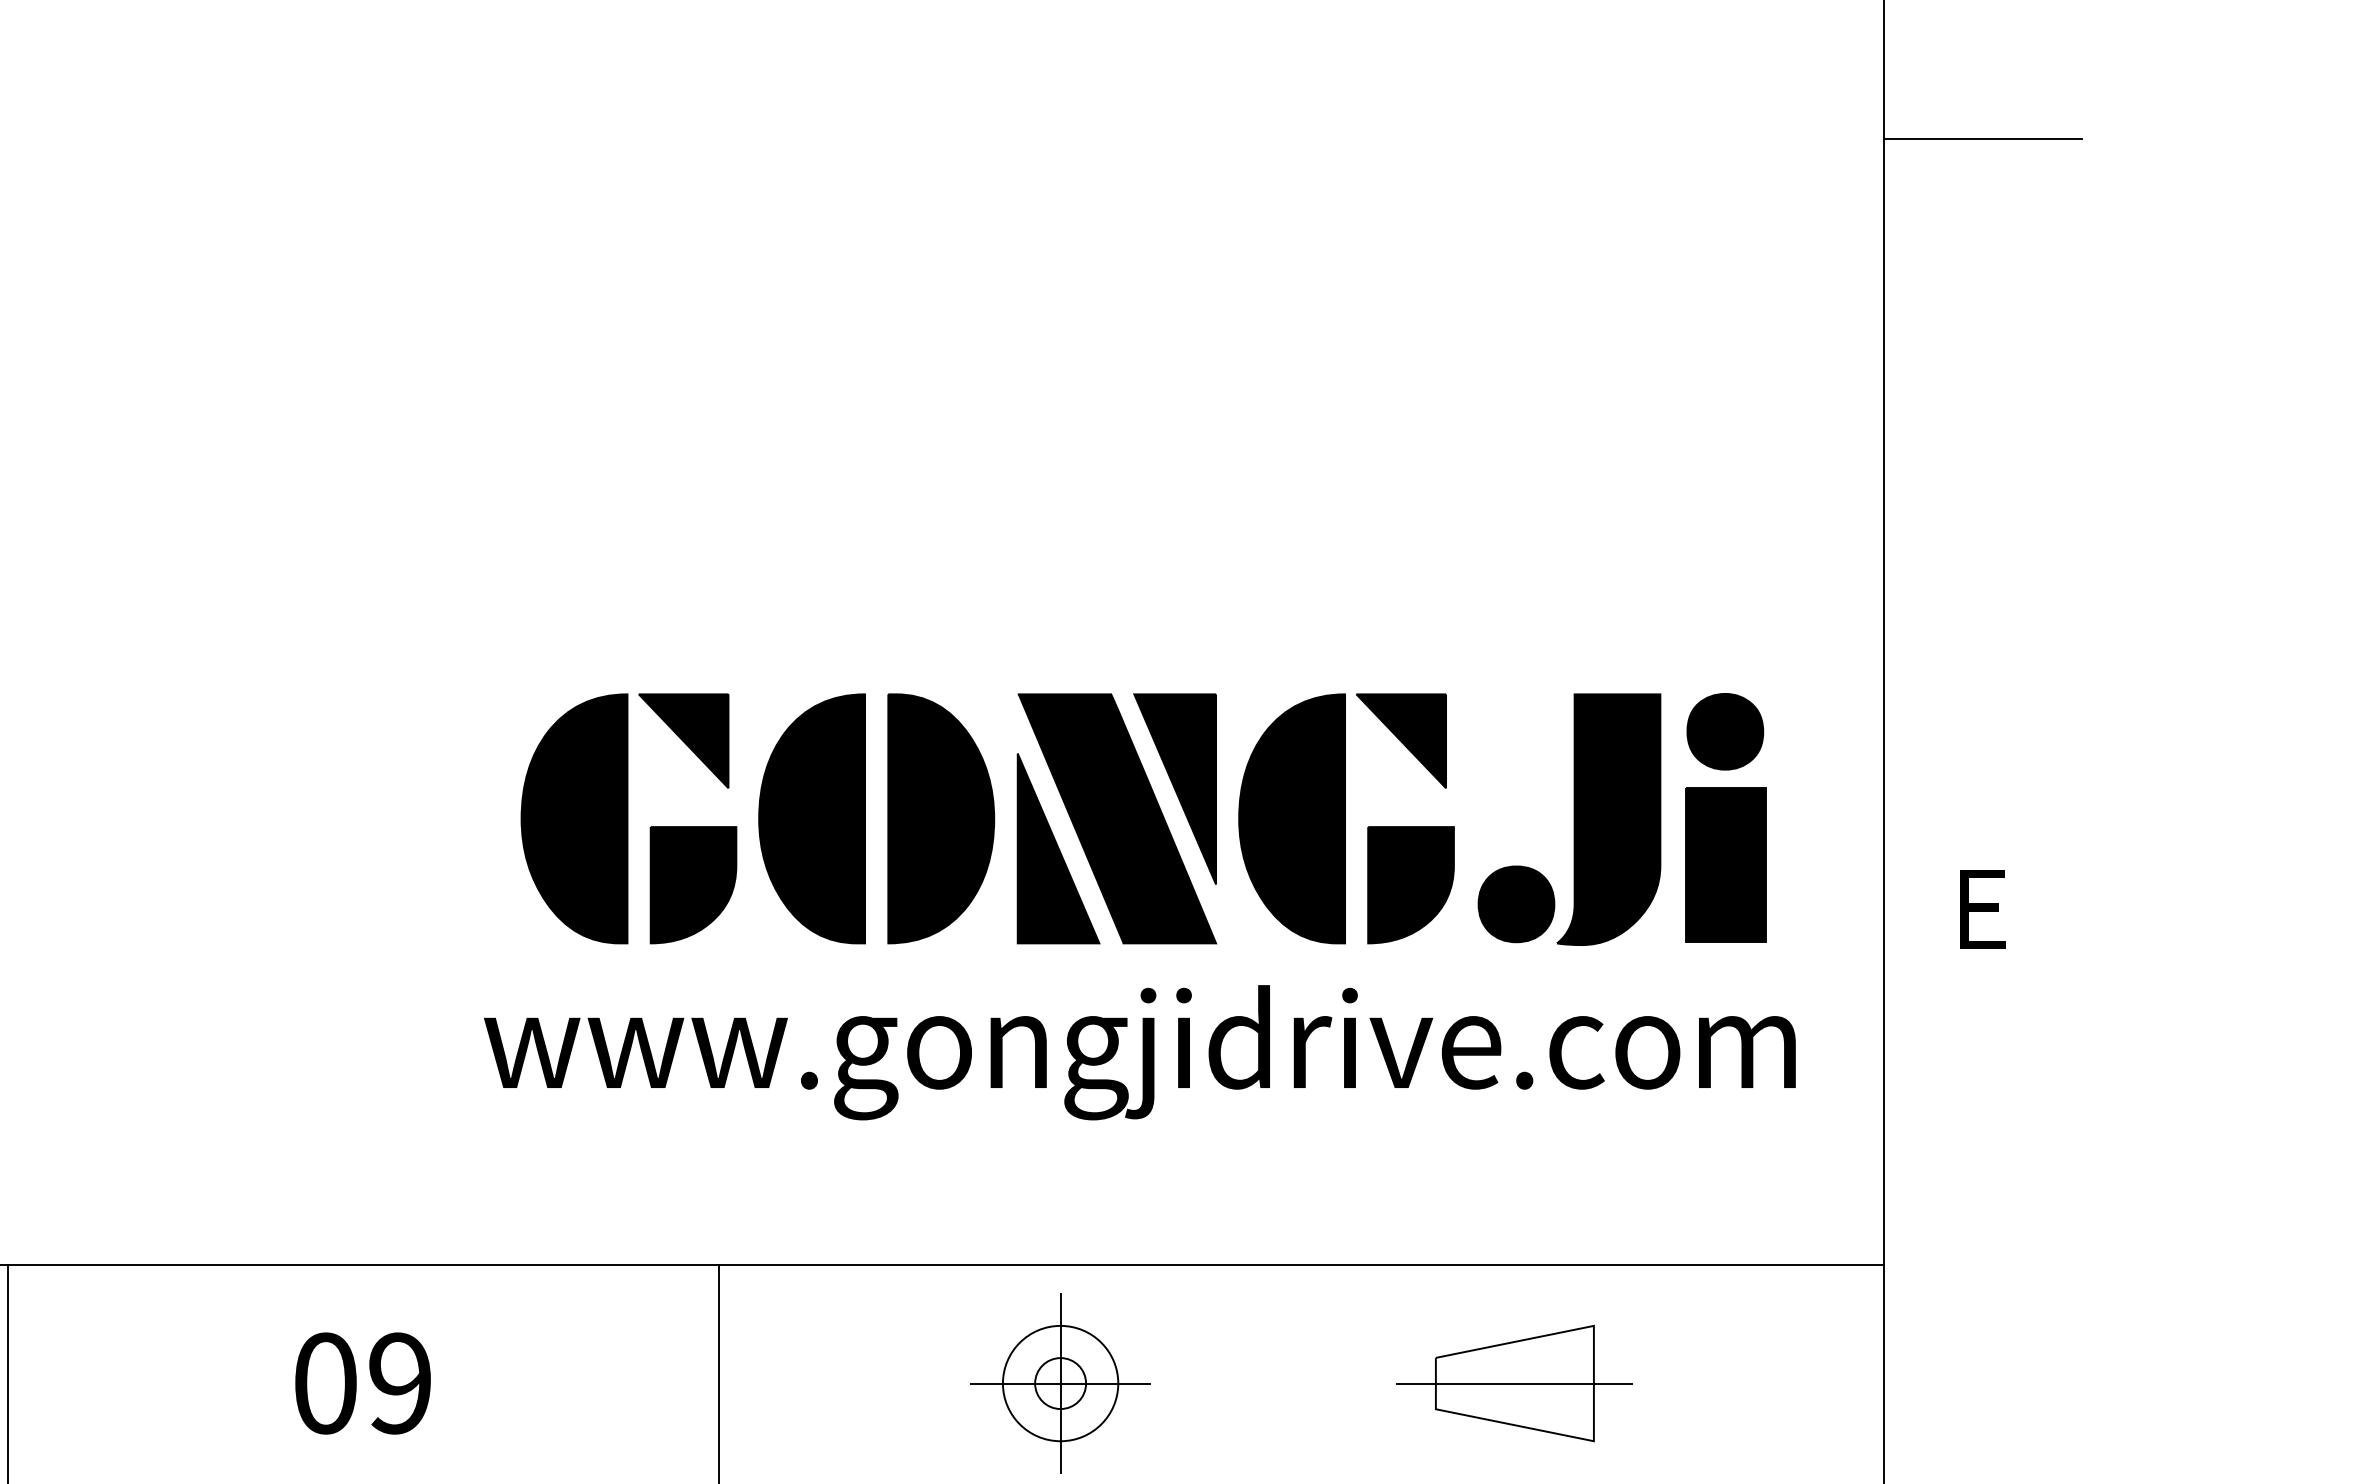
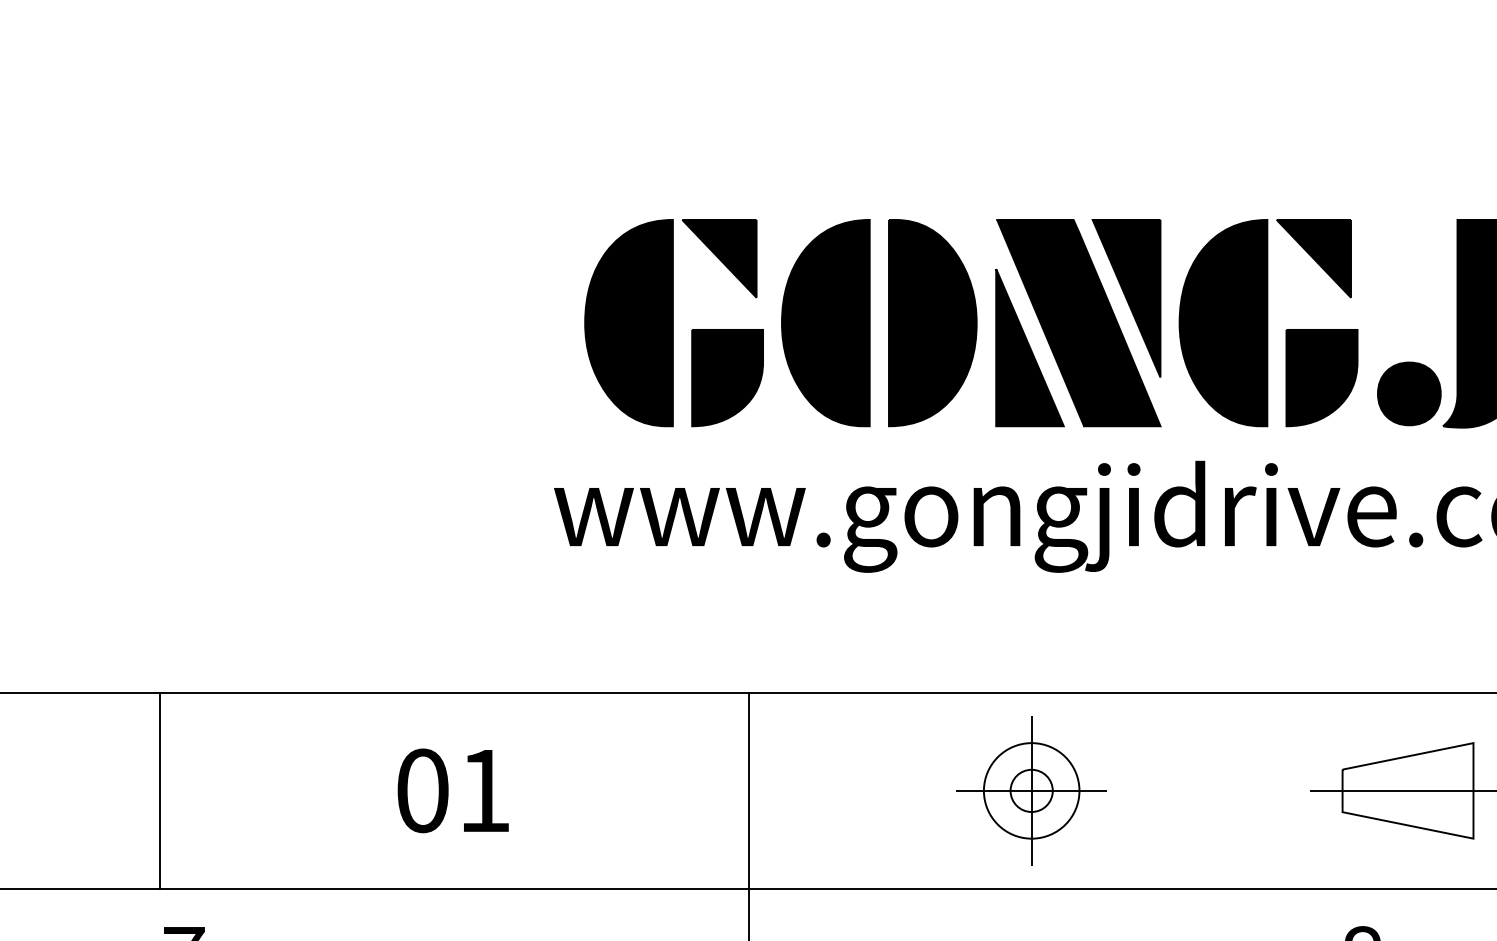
text: (399, 1383) -> (484, 790), 09 -> 01

